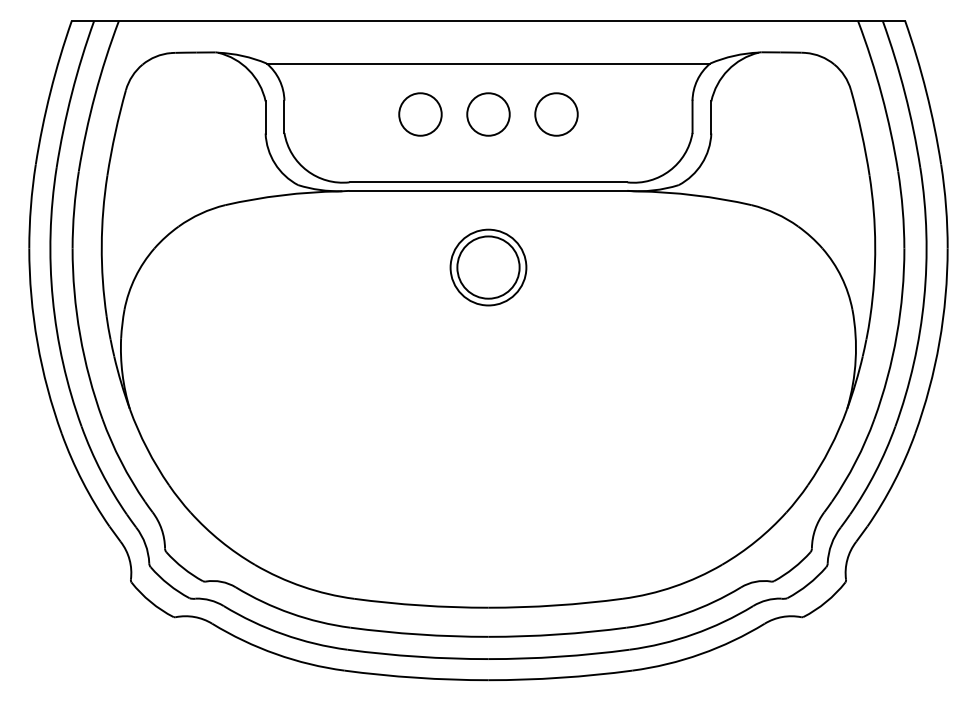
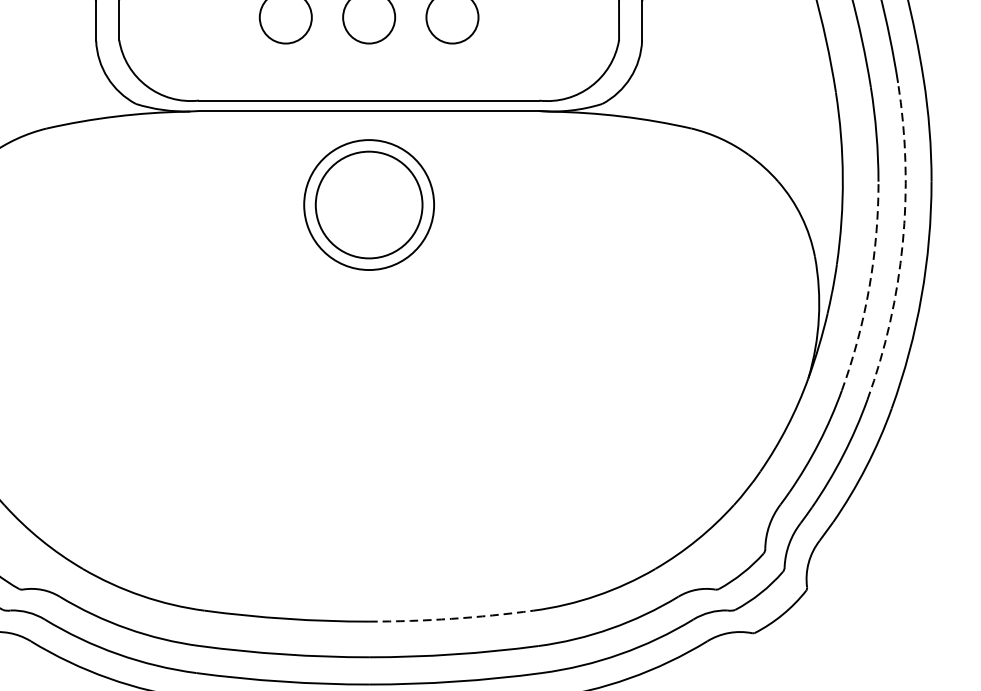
part: (488, 267) -> (369, 204), size x1.4
arc: (924, 298) -> (903, 242), solid -> dashed
arc: (896, 335) -> (868, 288), solid -> dashed
arc: (555, 605) -> (451, 618), solid -> dashed

